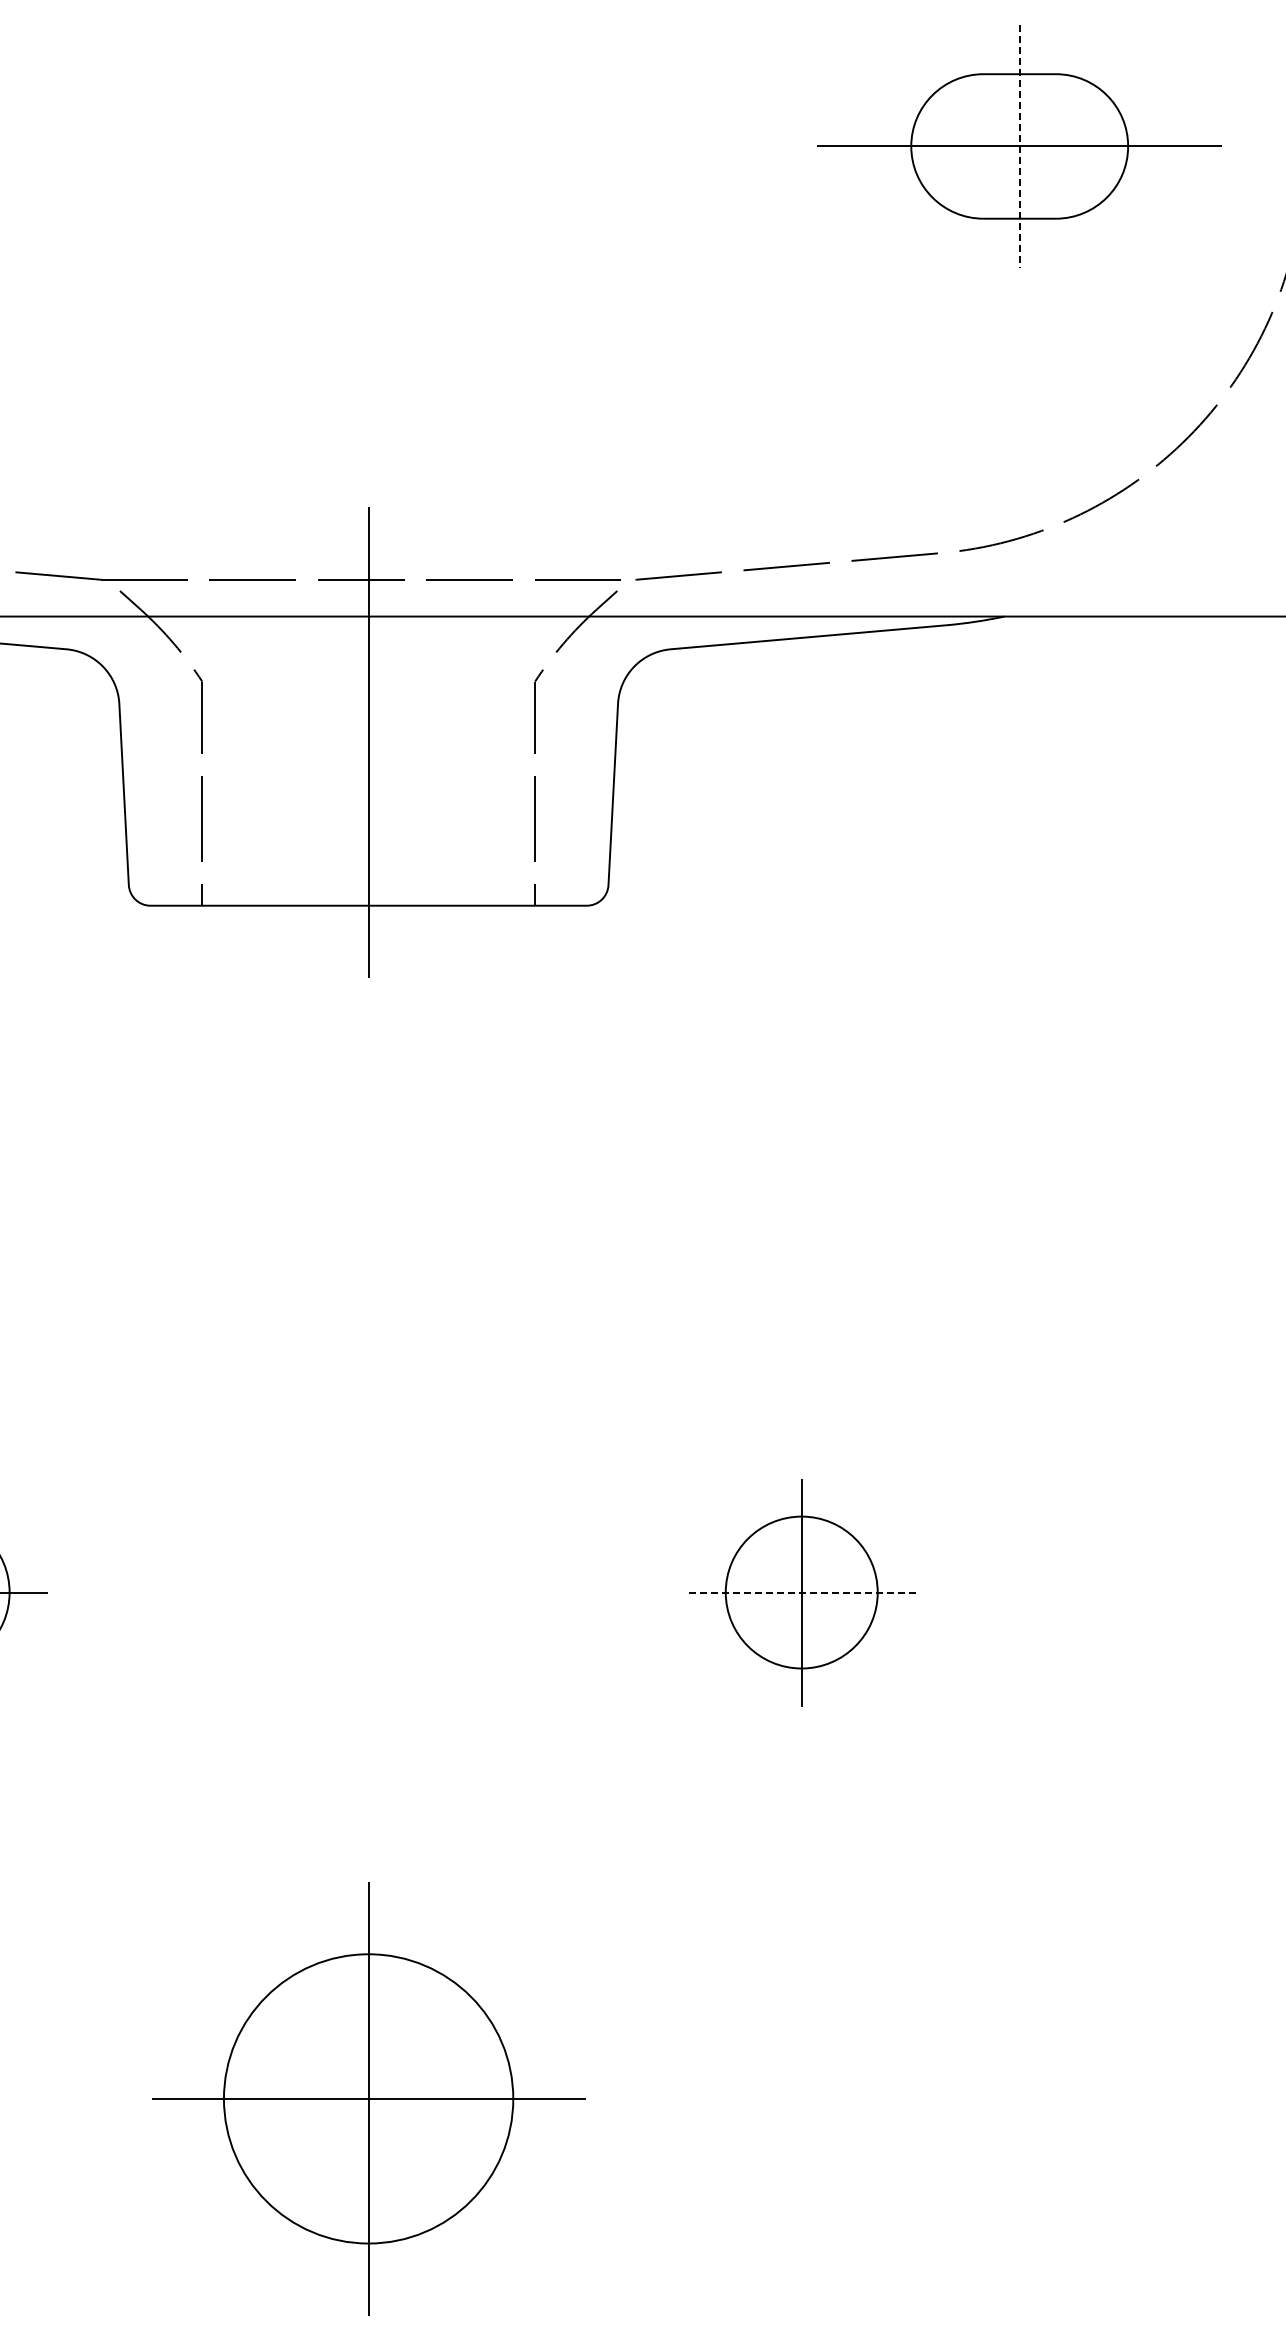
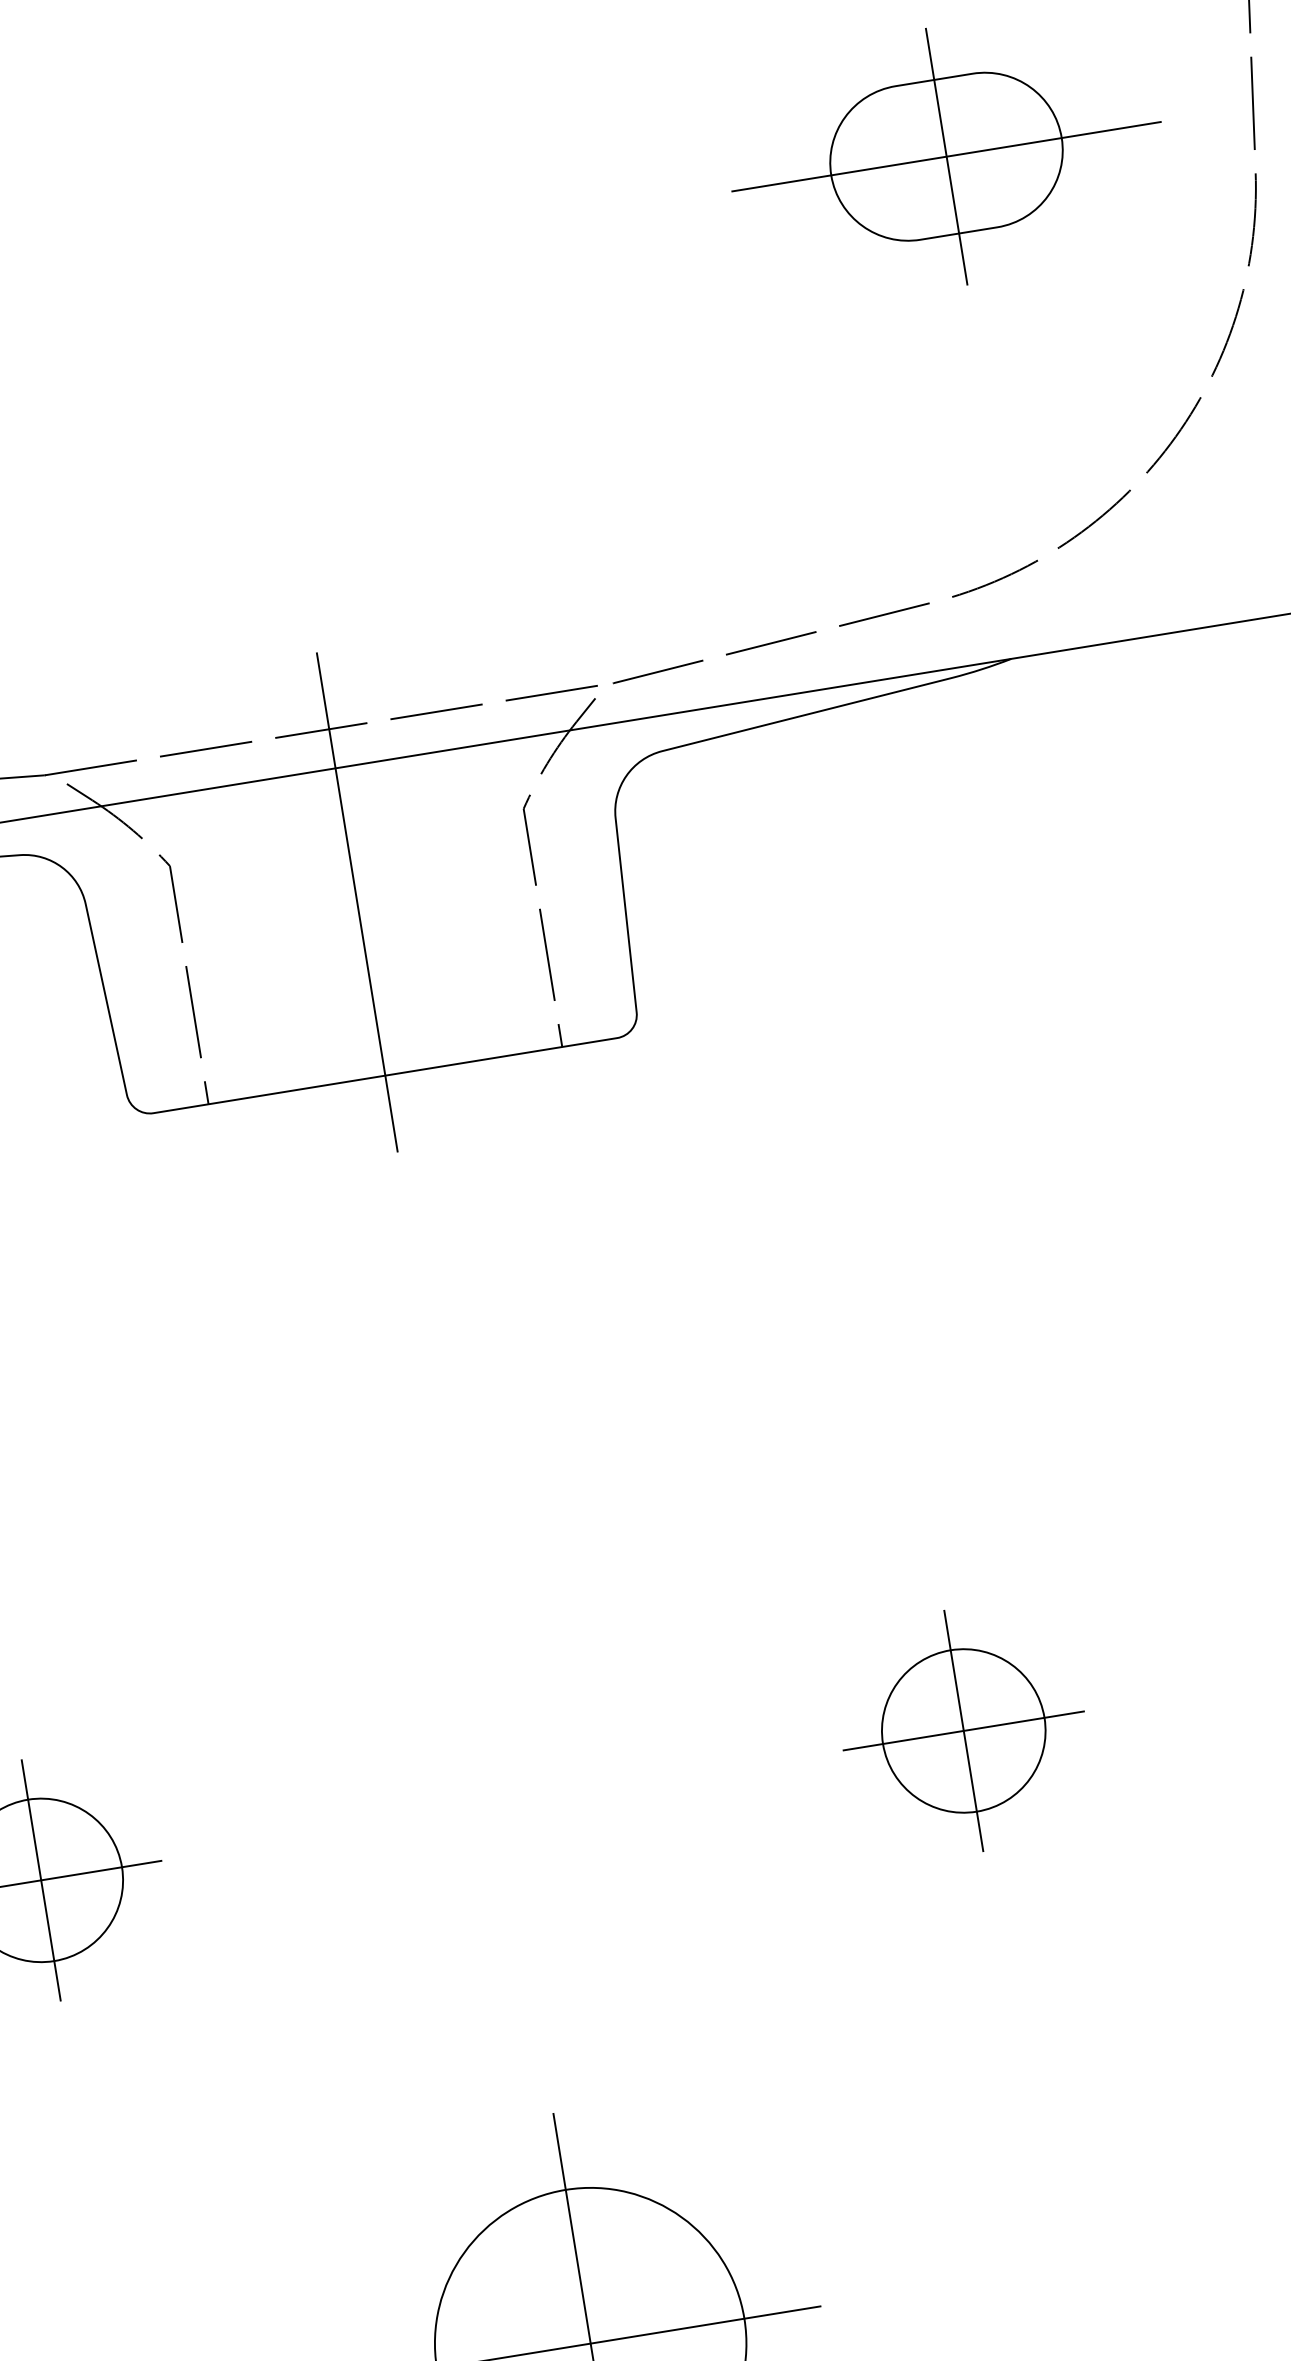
line: (1019, 146) -> (946, 156), dashed -> solid
line: (801, 1592) -> (963, 1730), dashed -> solid

